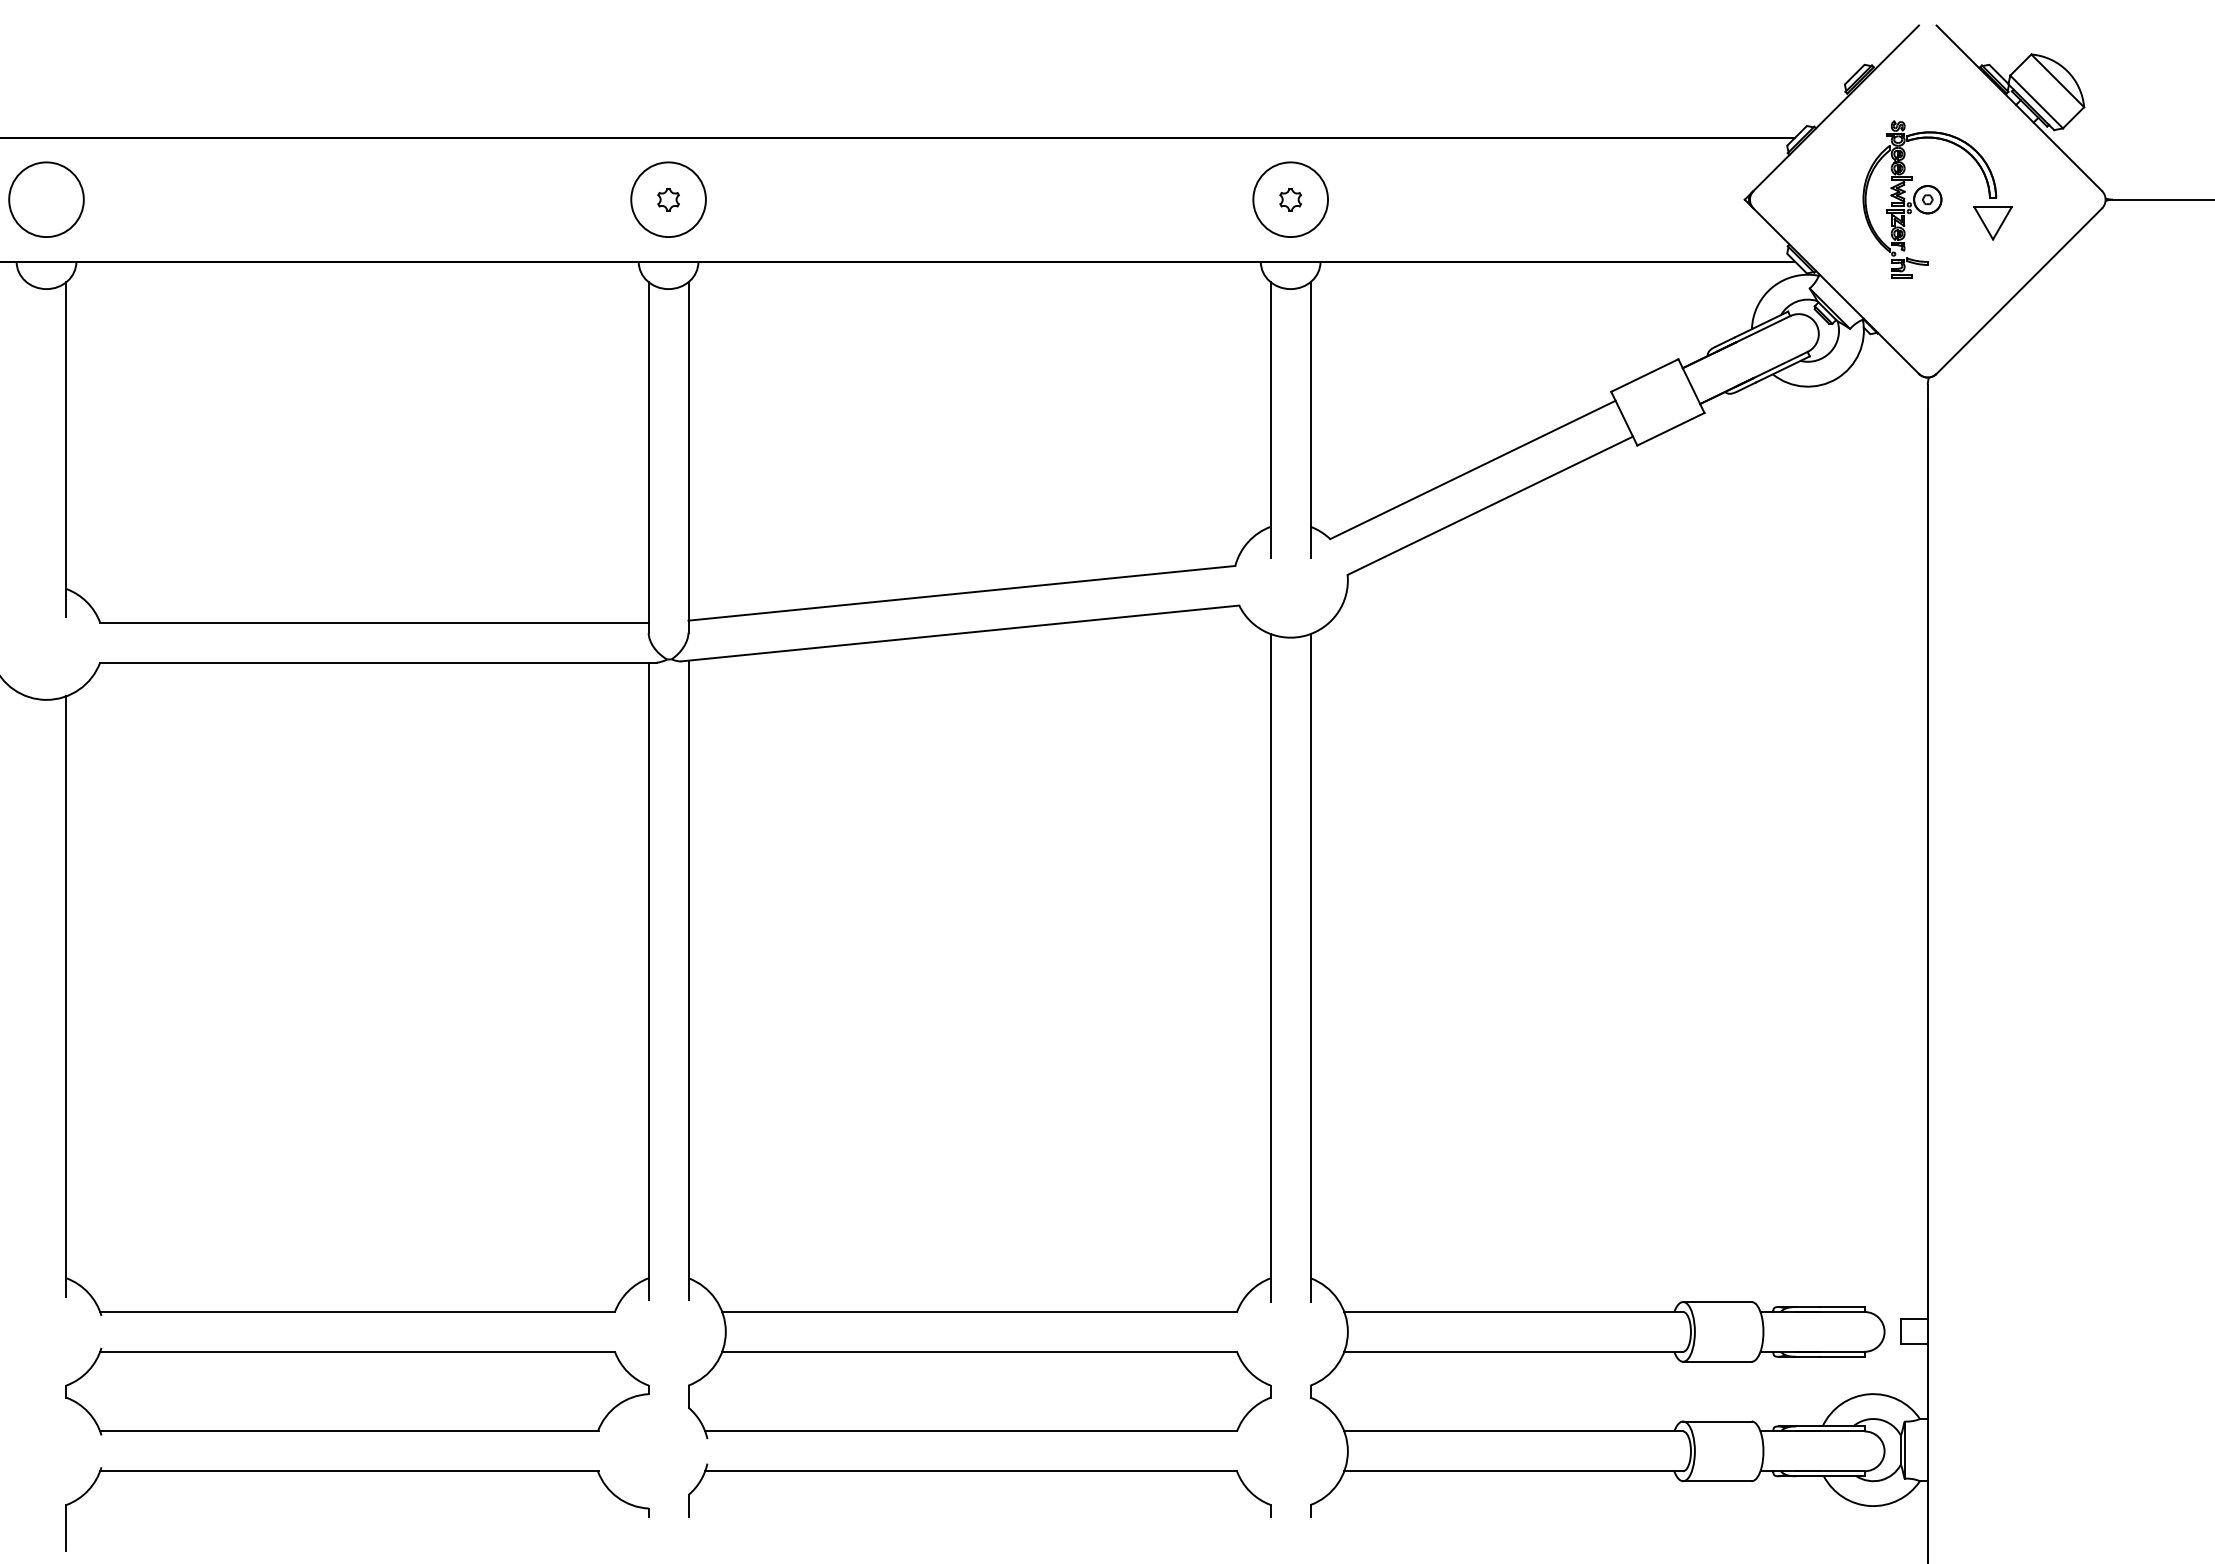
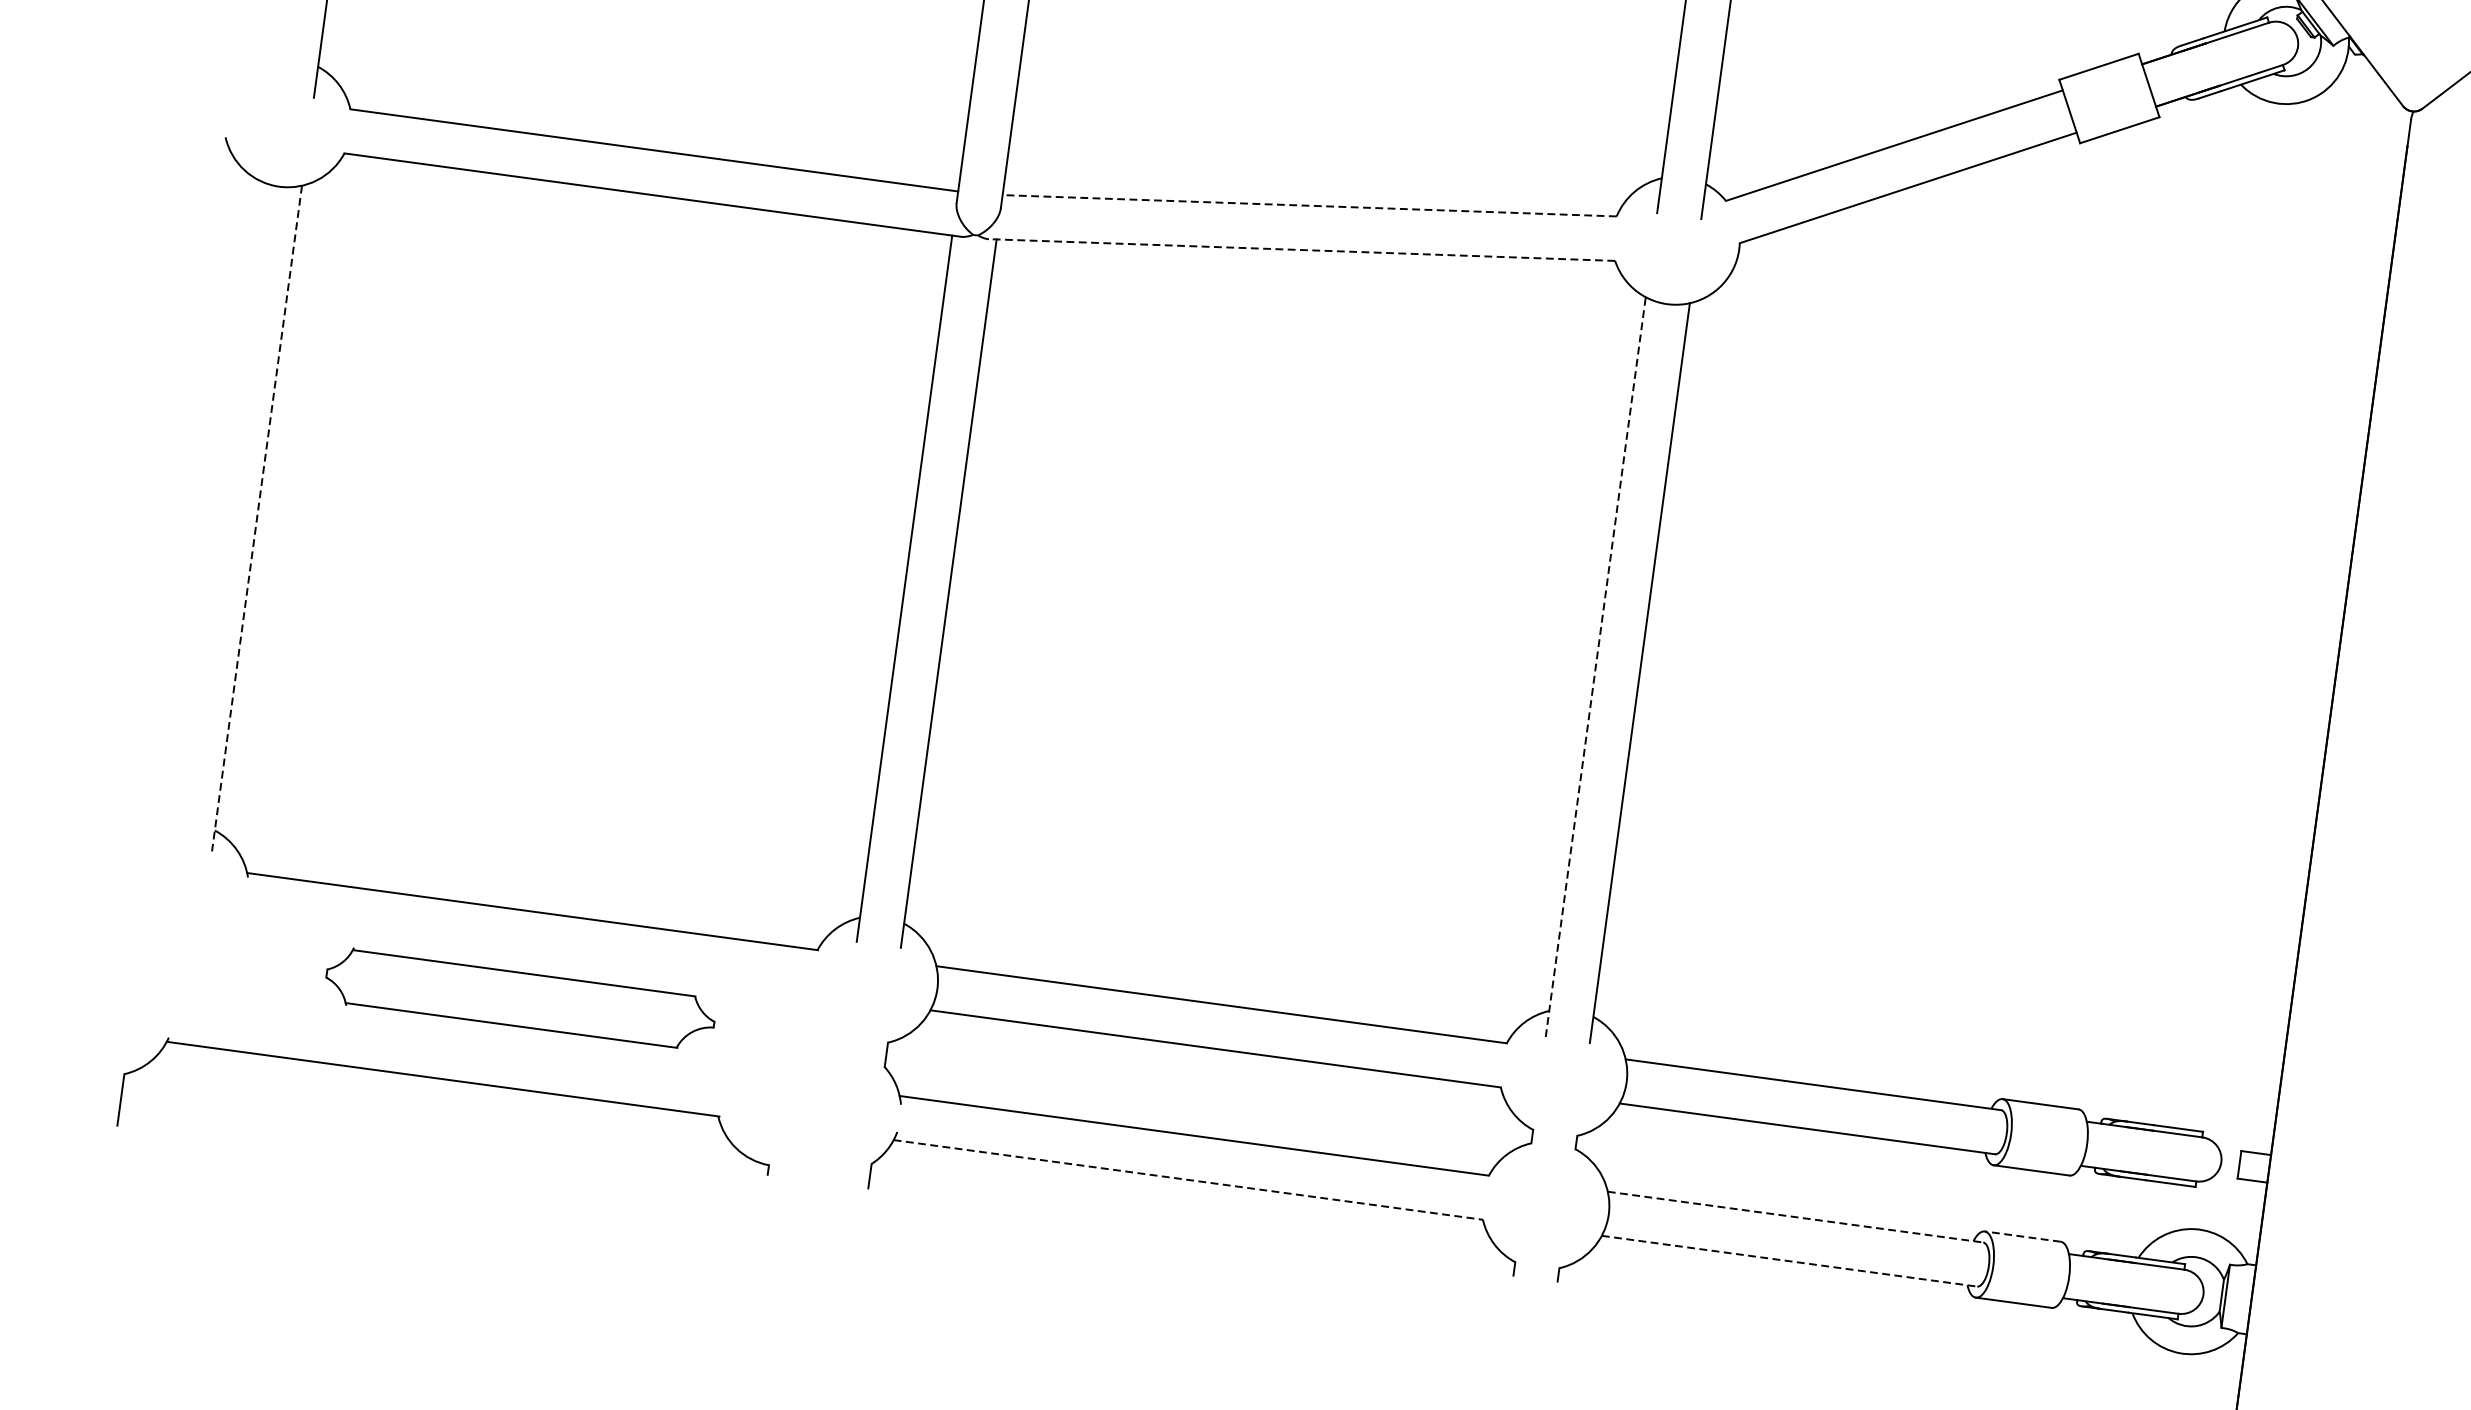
line: (961, 593) -> (1309, 205), solid -> dashed
line: (959, 633) -> (1300, 249), solid -> dashed
line: (1270, 967) -> (1595, 666), solid -> dashed
line: (66, 997) -> (256, 519), solid -> dashed
part: (357, 1391) -> (520, 999), size x0.6
line: (1716, 1421) -> (2021, 1236), solid -> dashed
line: (1514, 1431) -> (1796, 1217), solid -> dashed
part: (357, 1471) -> (451, 1080), moved
line: (971, 1471) -> (1188, 1180), solid -> dashed
line: (1514, 1471) -> (1790, 1261), solid -> dashed

